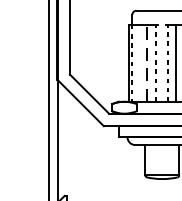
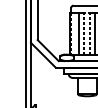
line: (147, 62) -> (79, 33), dashed -> solid

